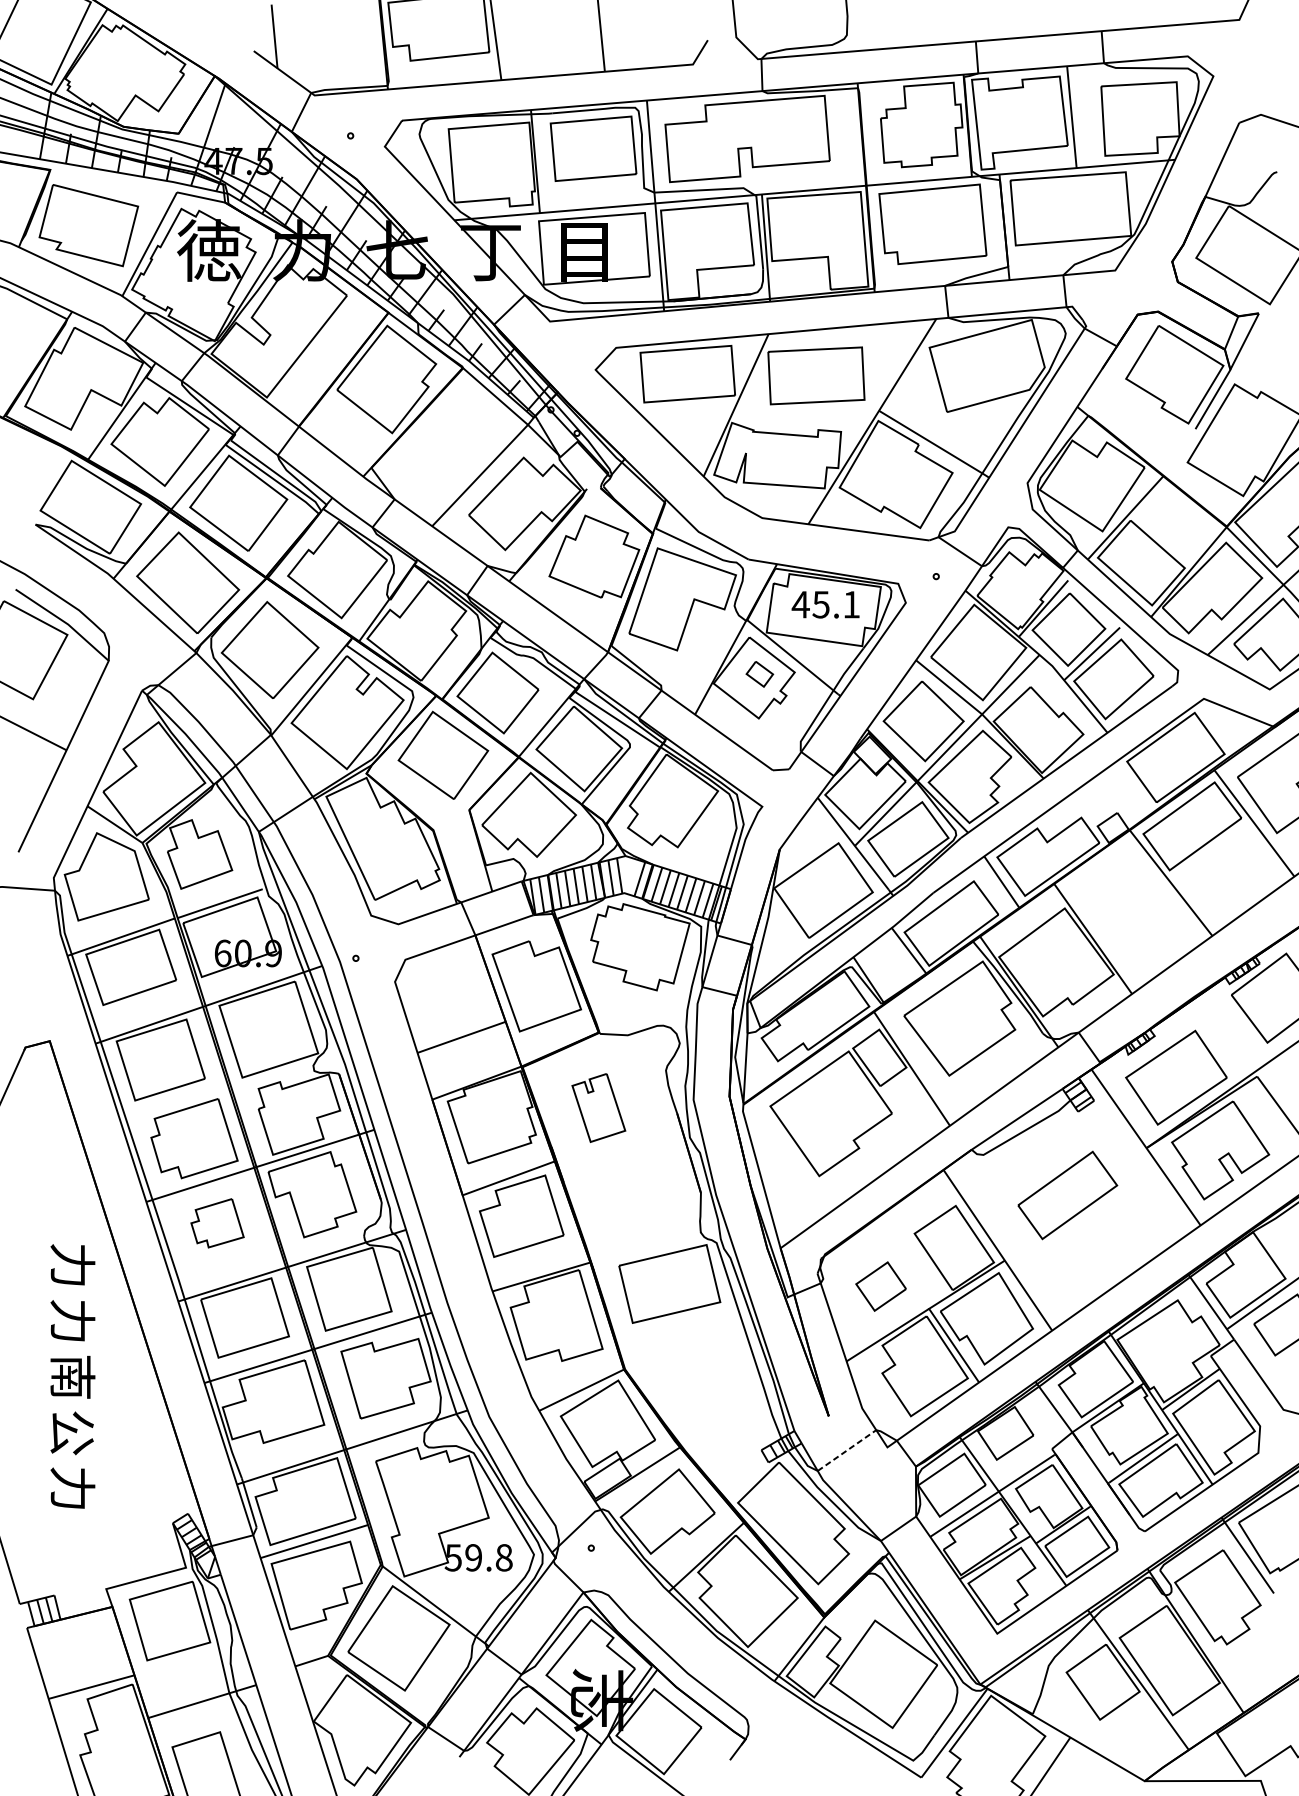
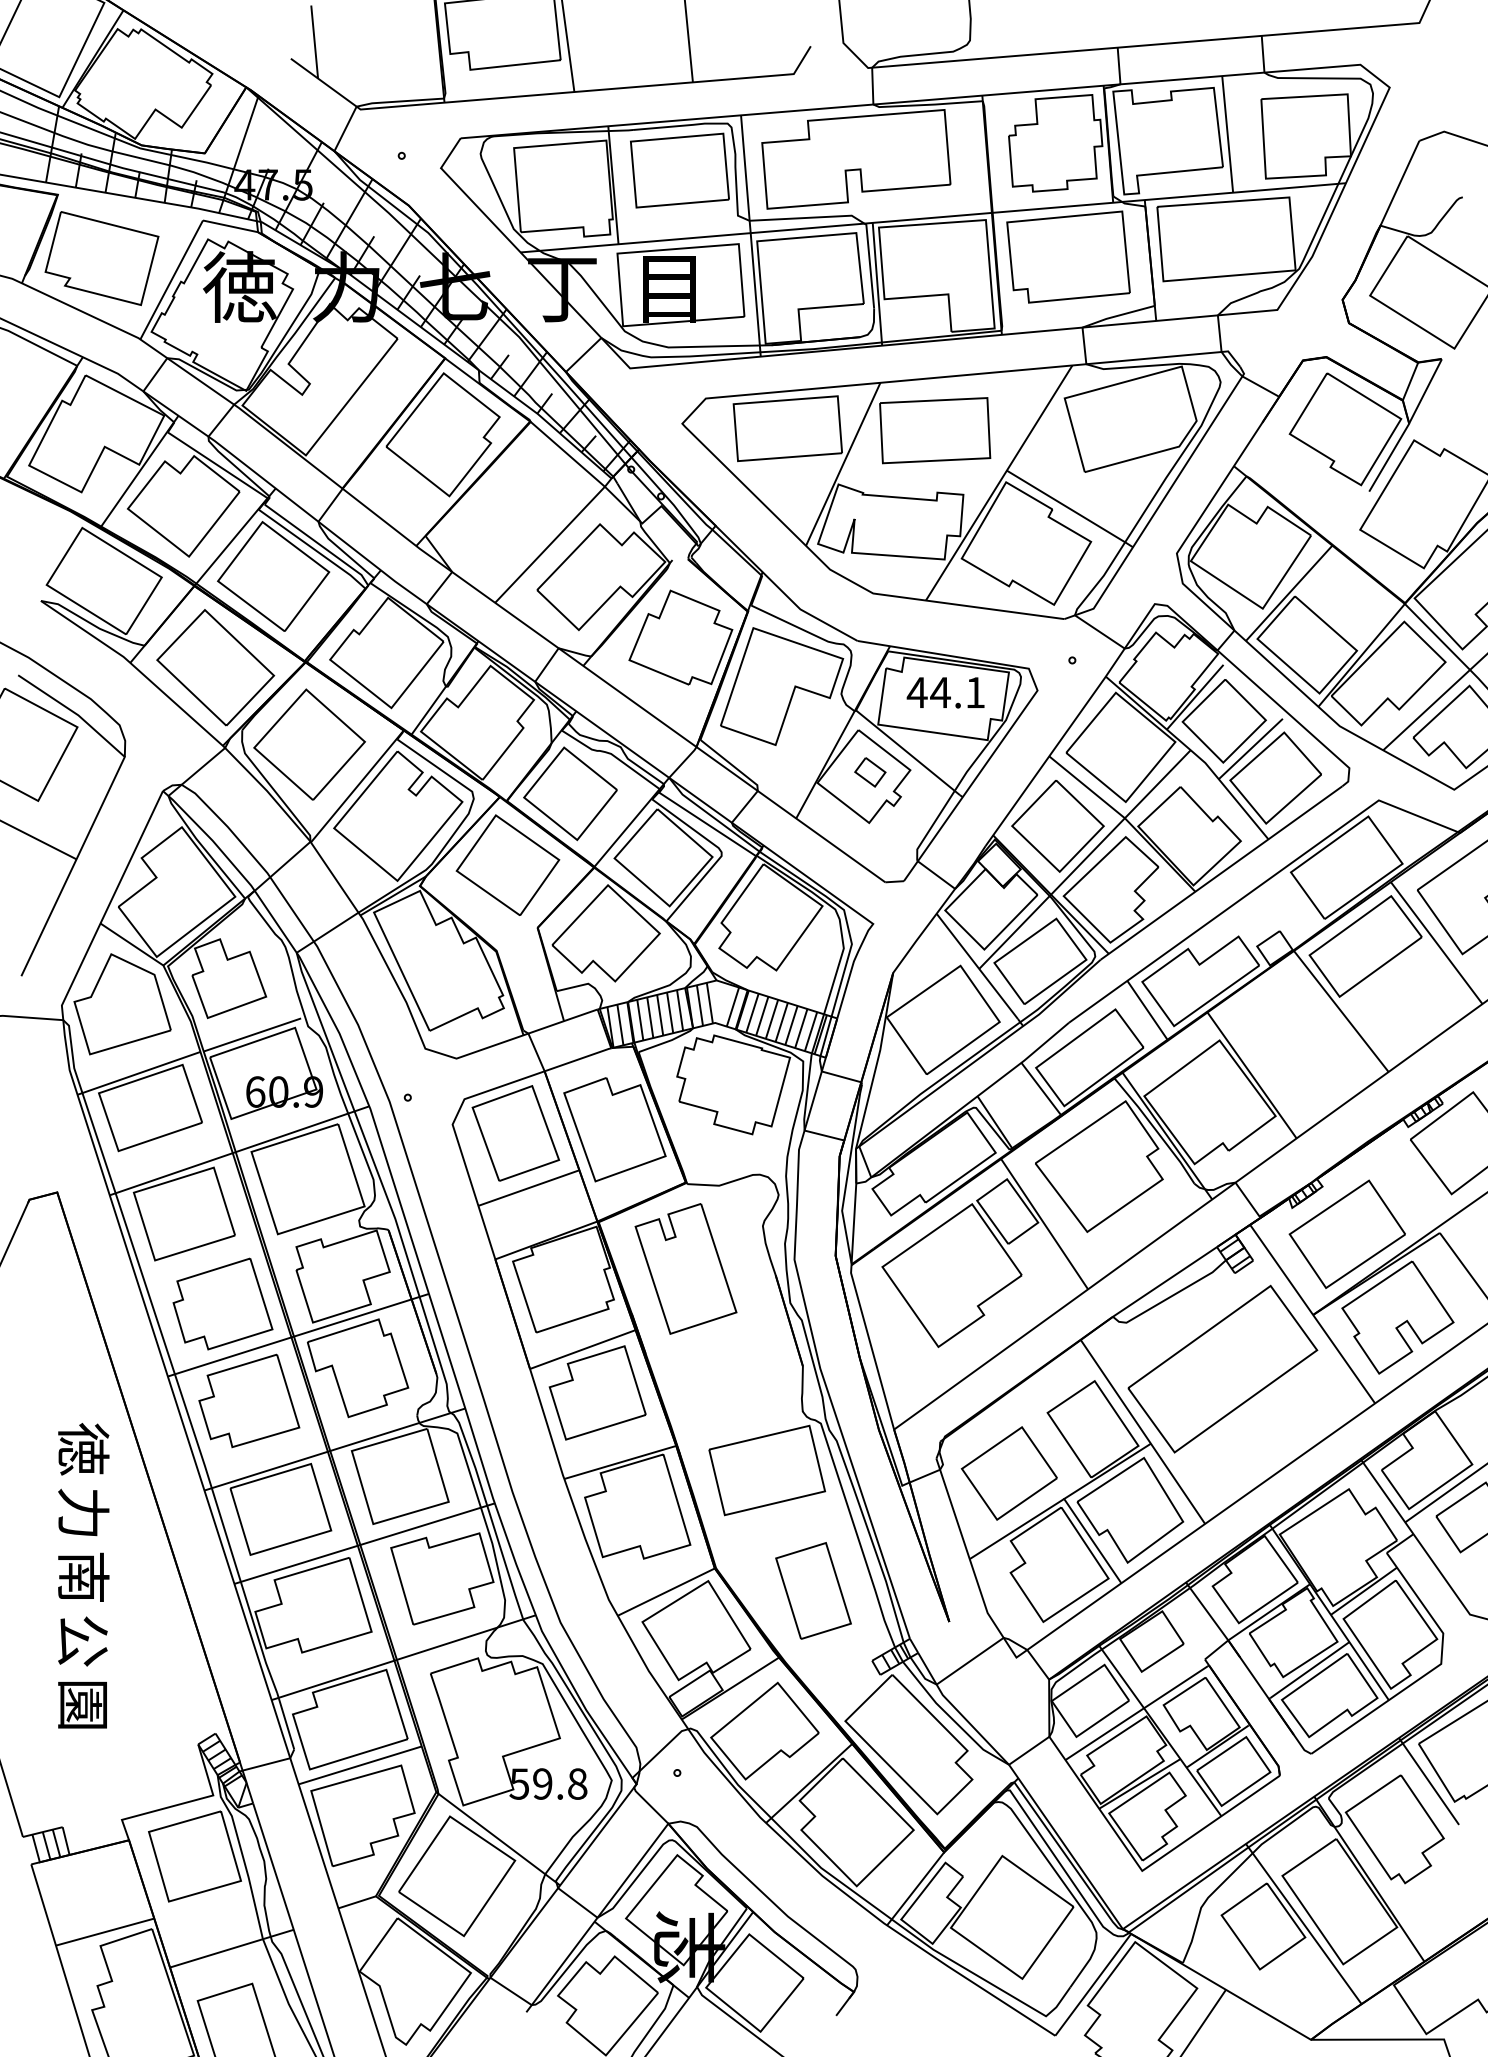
text: (821, 604) -> (940, 692), 45.1 -> 44.1
part: (449, 989) -> (515, 1133), added
part: (598, 1107) -> (685, 1268), size x1.67
part: (1067, 1194) -> (1222, 1368), size x1.67
part: (217, 1222) -> (249, 1400), size x1.67
text: (72, 1265) -> (83, 1449), 力 -> 徳
part: (880, 1286) -> (1008, 1473), size x1.67
part: (710, 1388) -> (813, 1590), added
line: (847, 1450) -> (970, 1661), dashed -> solid
text: (72, 1488) -> (83, 1704), 力 -> 園

